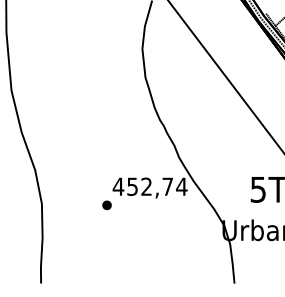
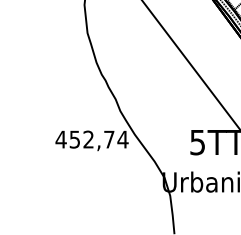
part: (106, 205) -> (49, 157), removed

